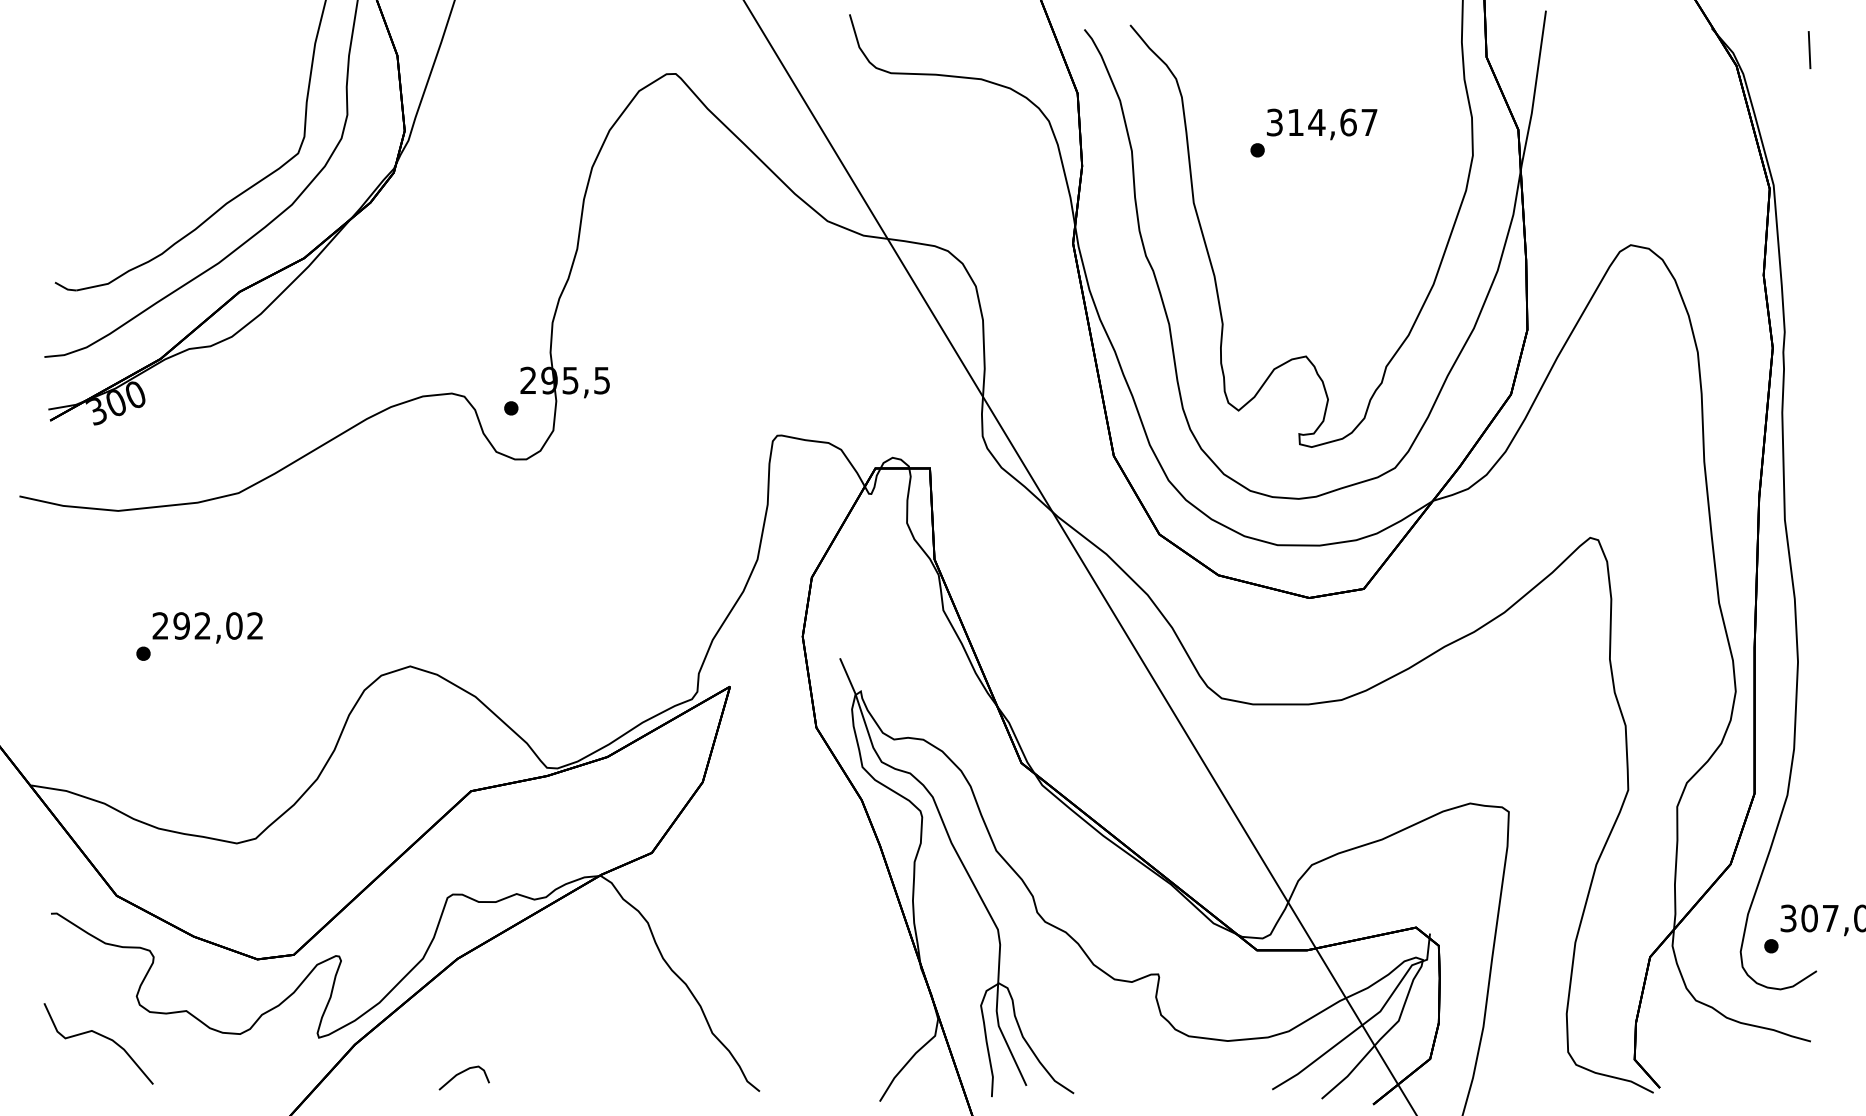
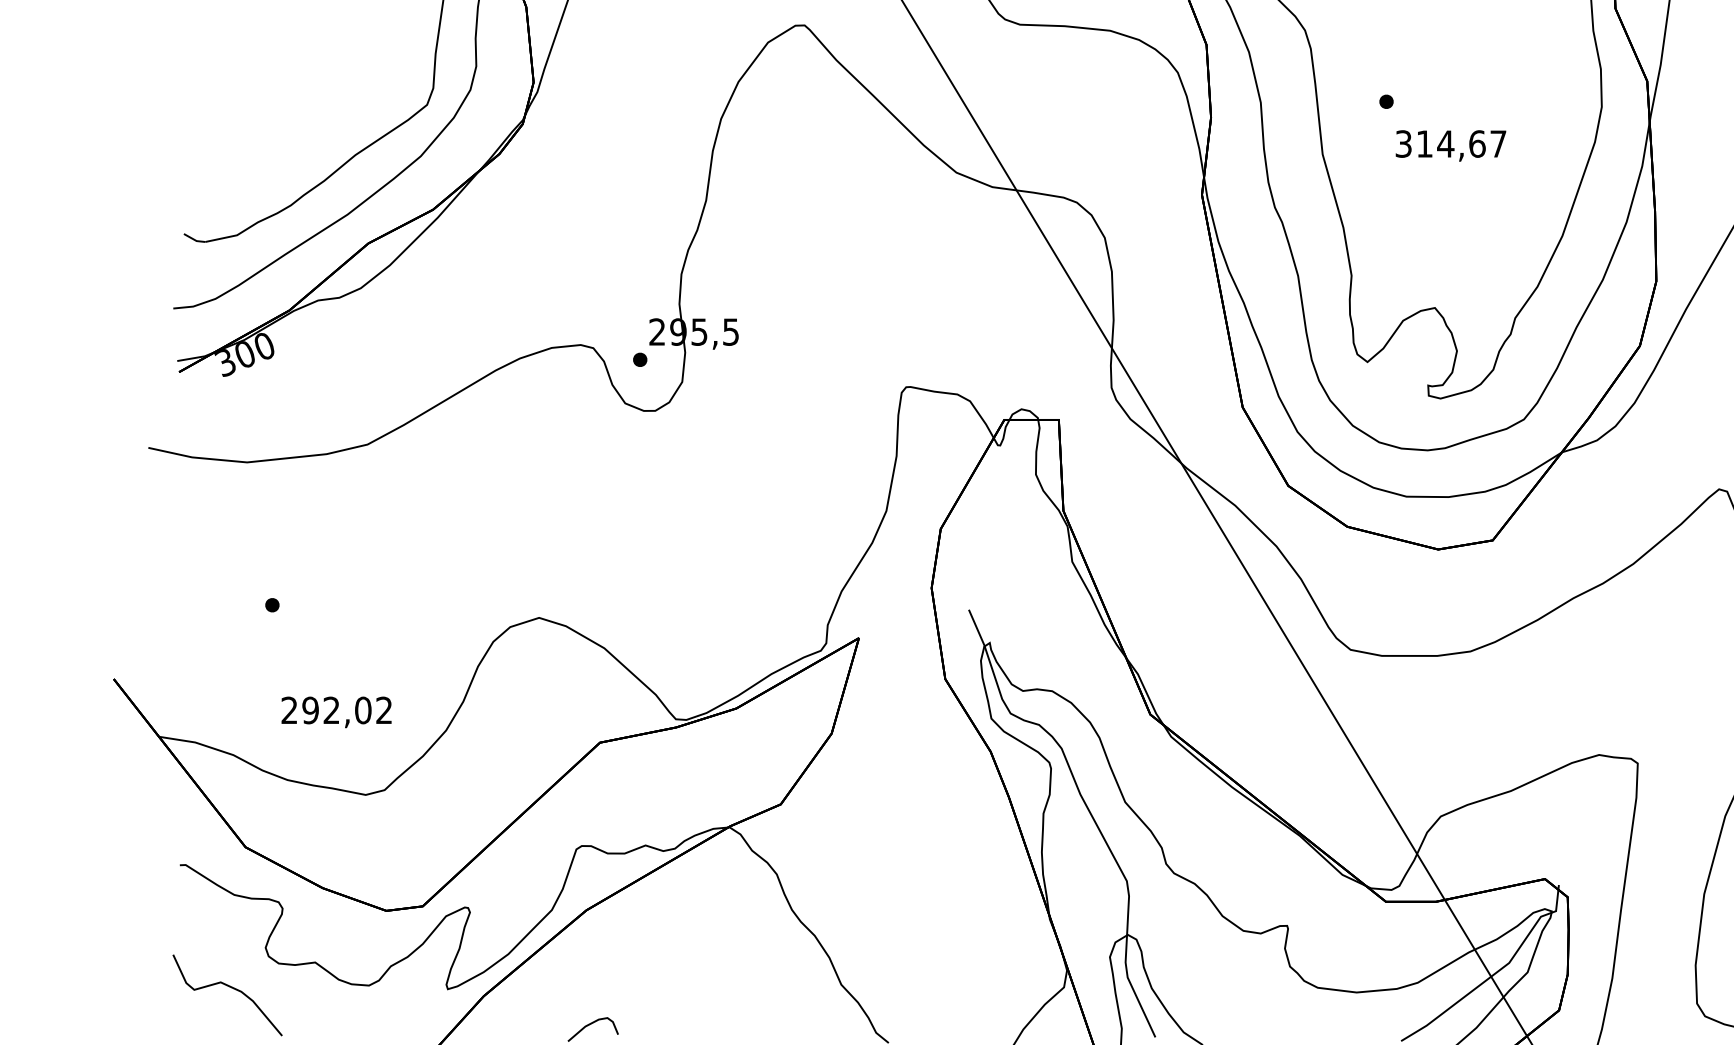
text: (1322, 124) -> (1451, 145), moved
text: (207, 627) -> (336, 711), moved

